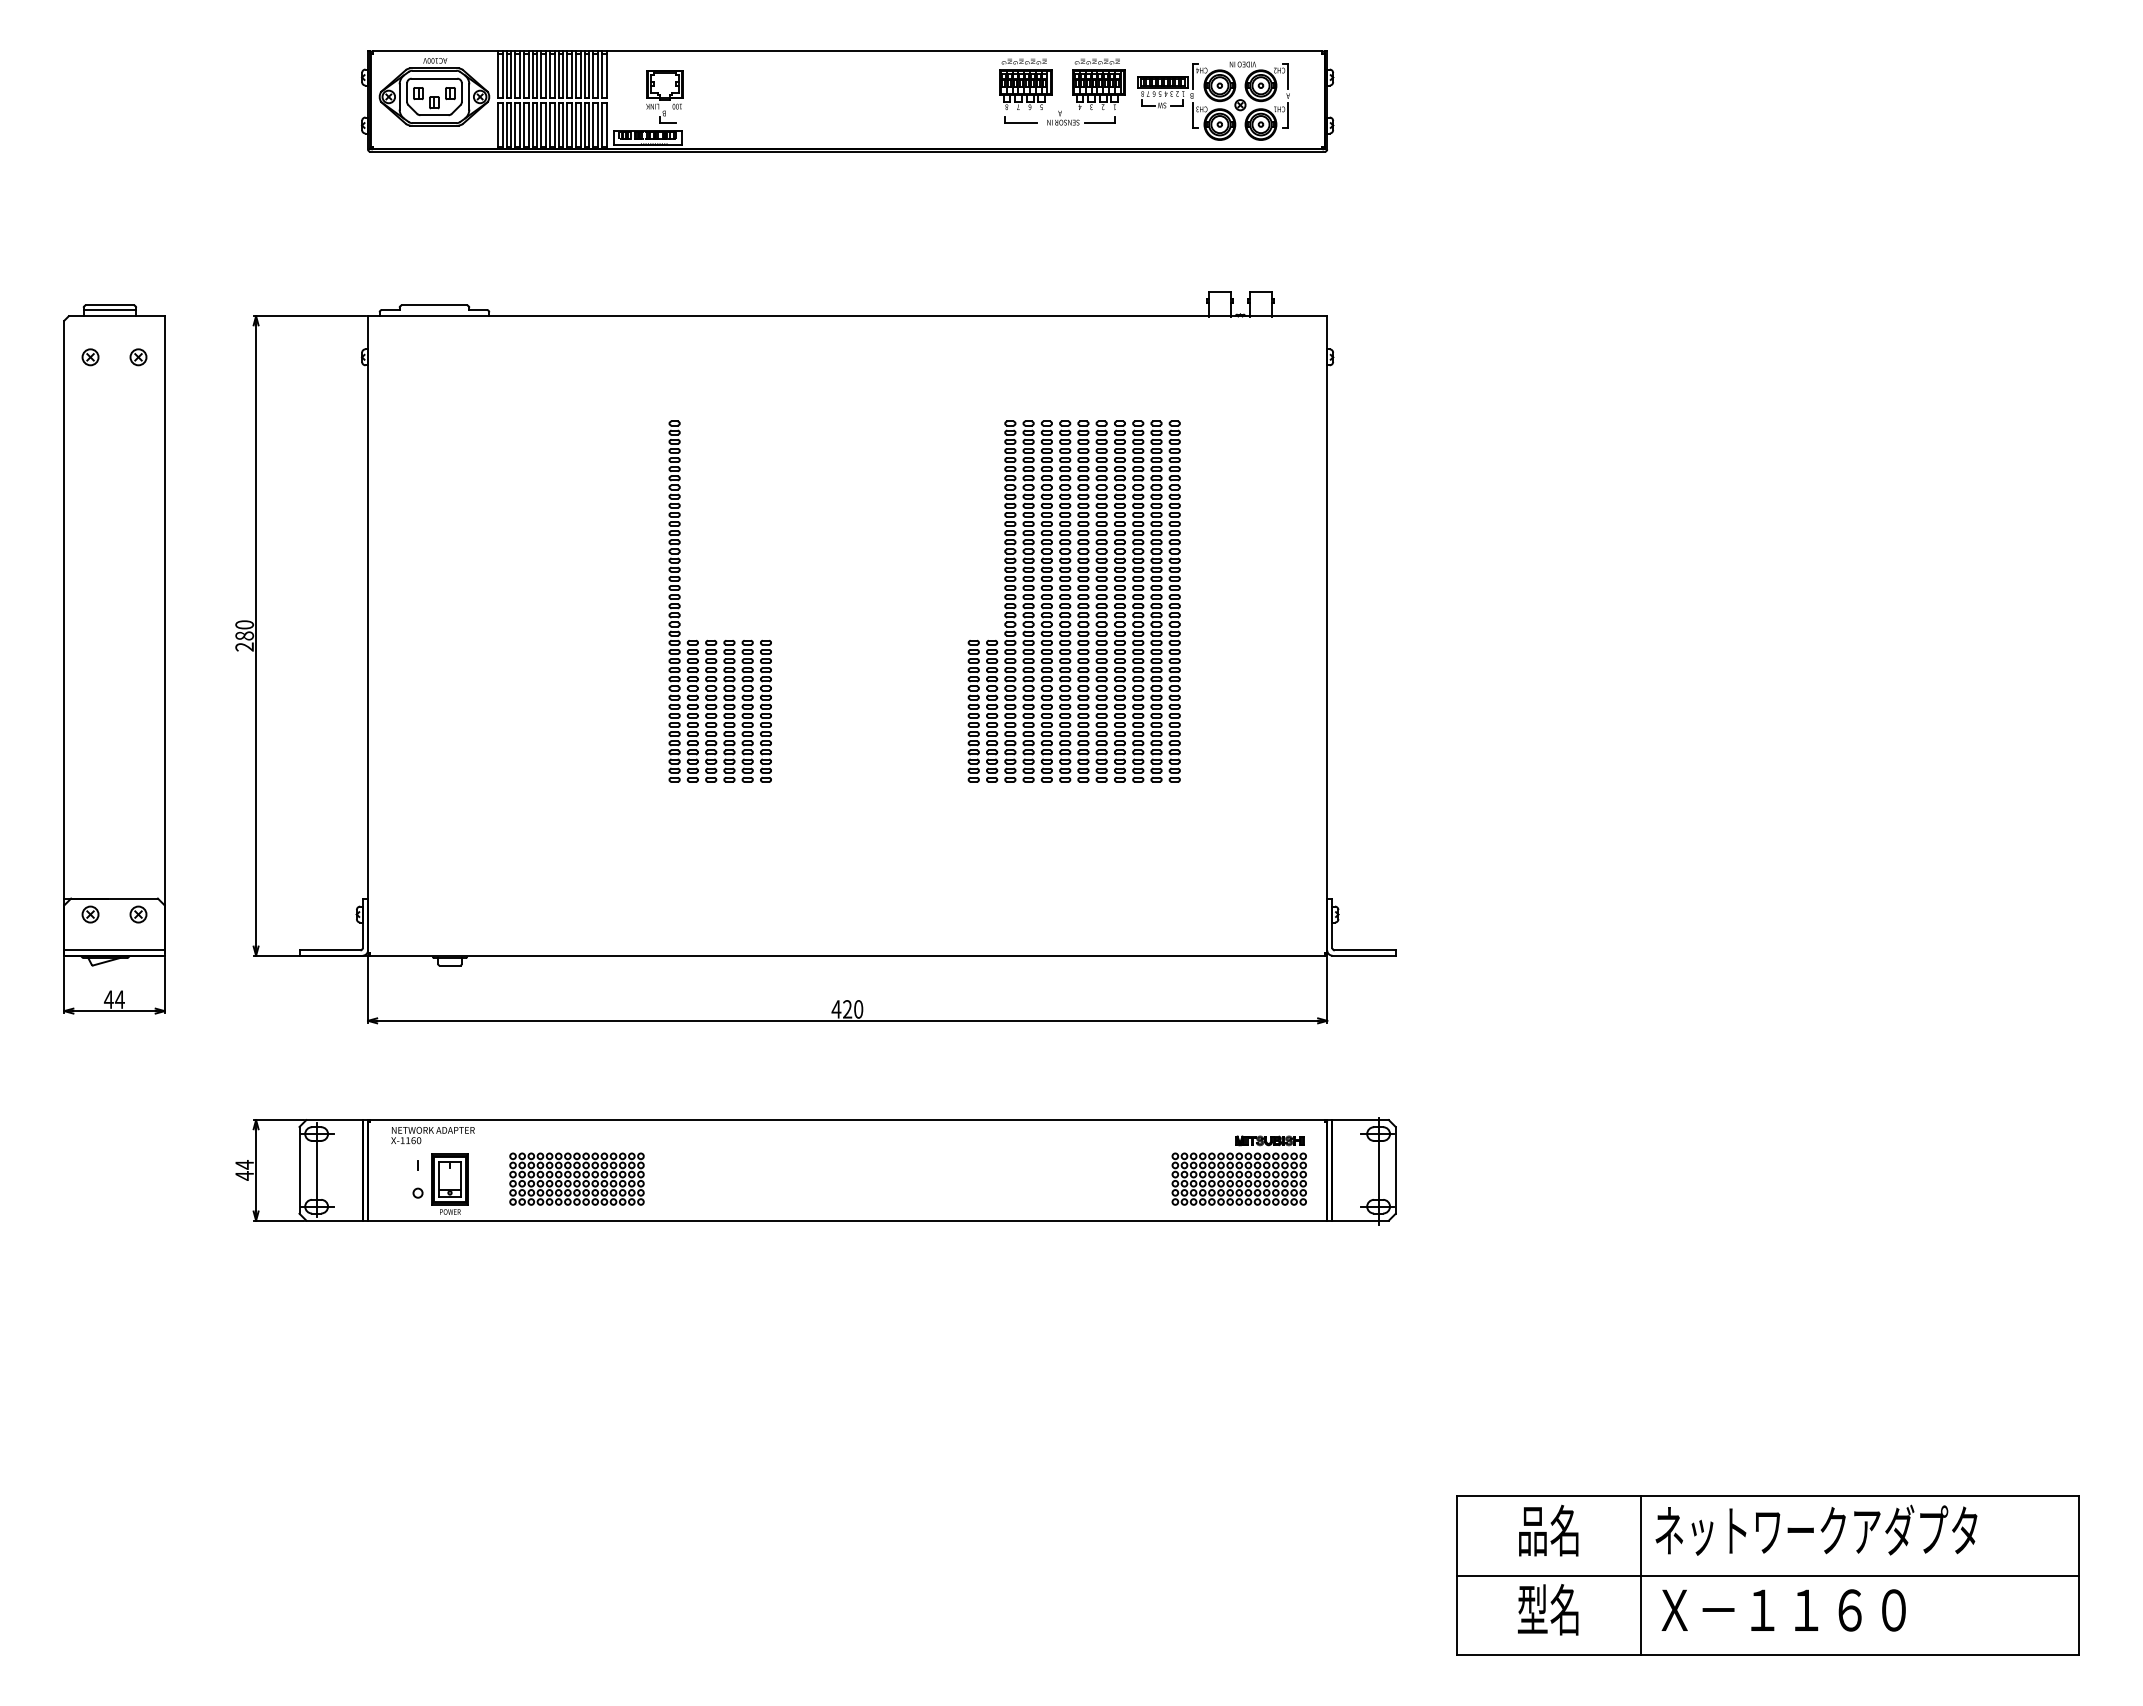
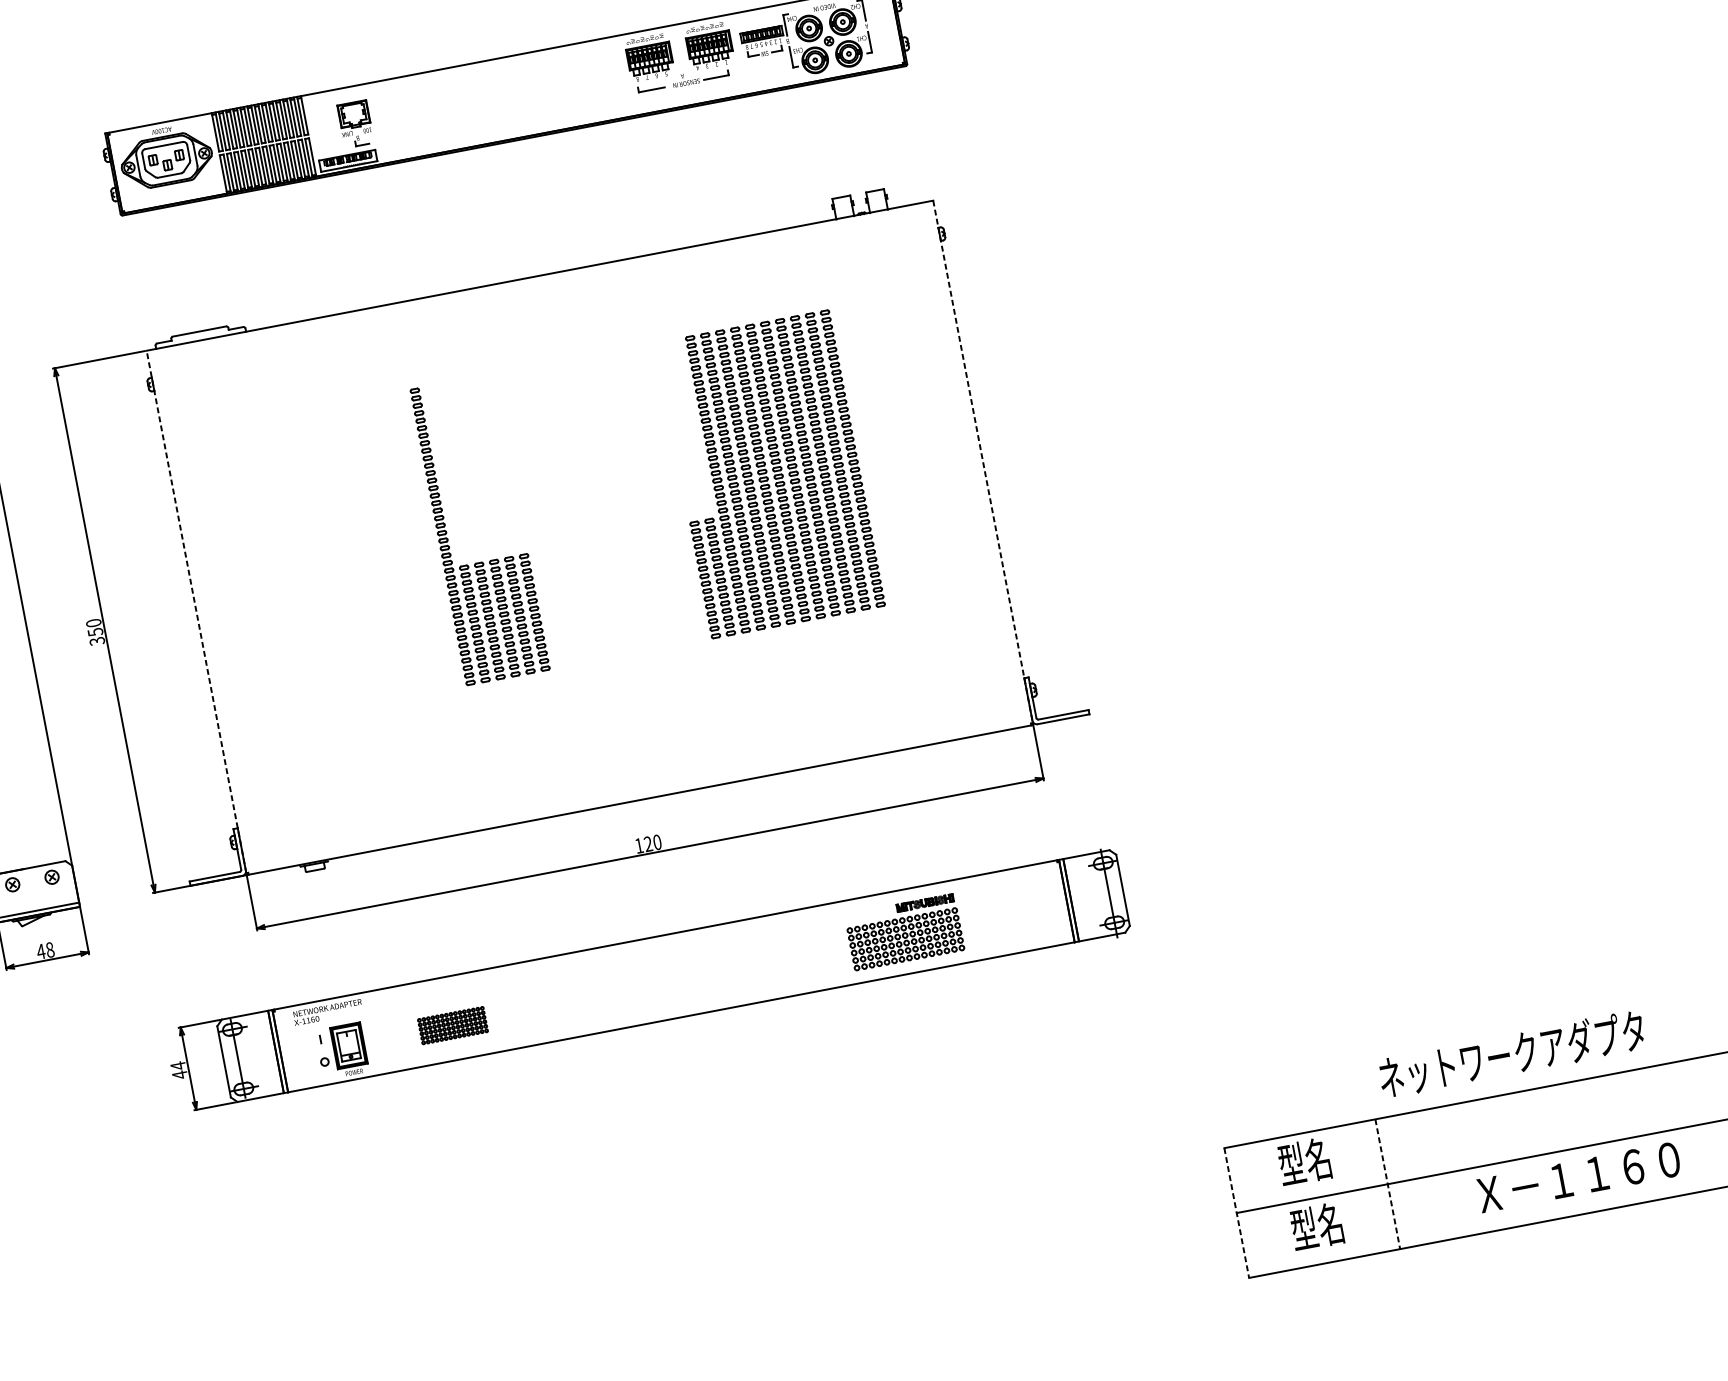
line: (368, 634) -> (196, 611), solid -> dashed
line: (1327, 634) -> (983, 461), solid -> dashed
text: (244, 641) -> (96, 636), 280 -> 350
text: (119, 999) -> (49, 949), 44 -> 48
text: (836, 1009) -> (639, 845), 420 -> 120
part: (1238, 1170) -> (903, 932), moved
part: (576, 1178) -> (452, 1025), size x0.6
text: (1816, 1529) -> (1511, 1053), moved
text: (1532, 1530) -> (1291, 1164), 品名 -> 型名
line: (1457, 1576) -> (1237, 1213), solid -> dashed
line: (1641, 1576) -> (1388, 1184), solid -> dashed
text: (1783, 1610) -> (1578, 1177), moved

